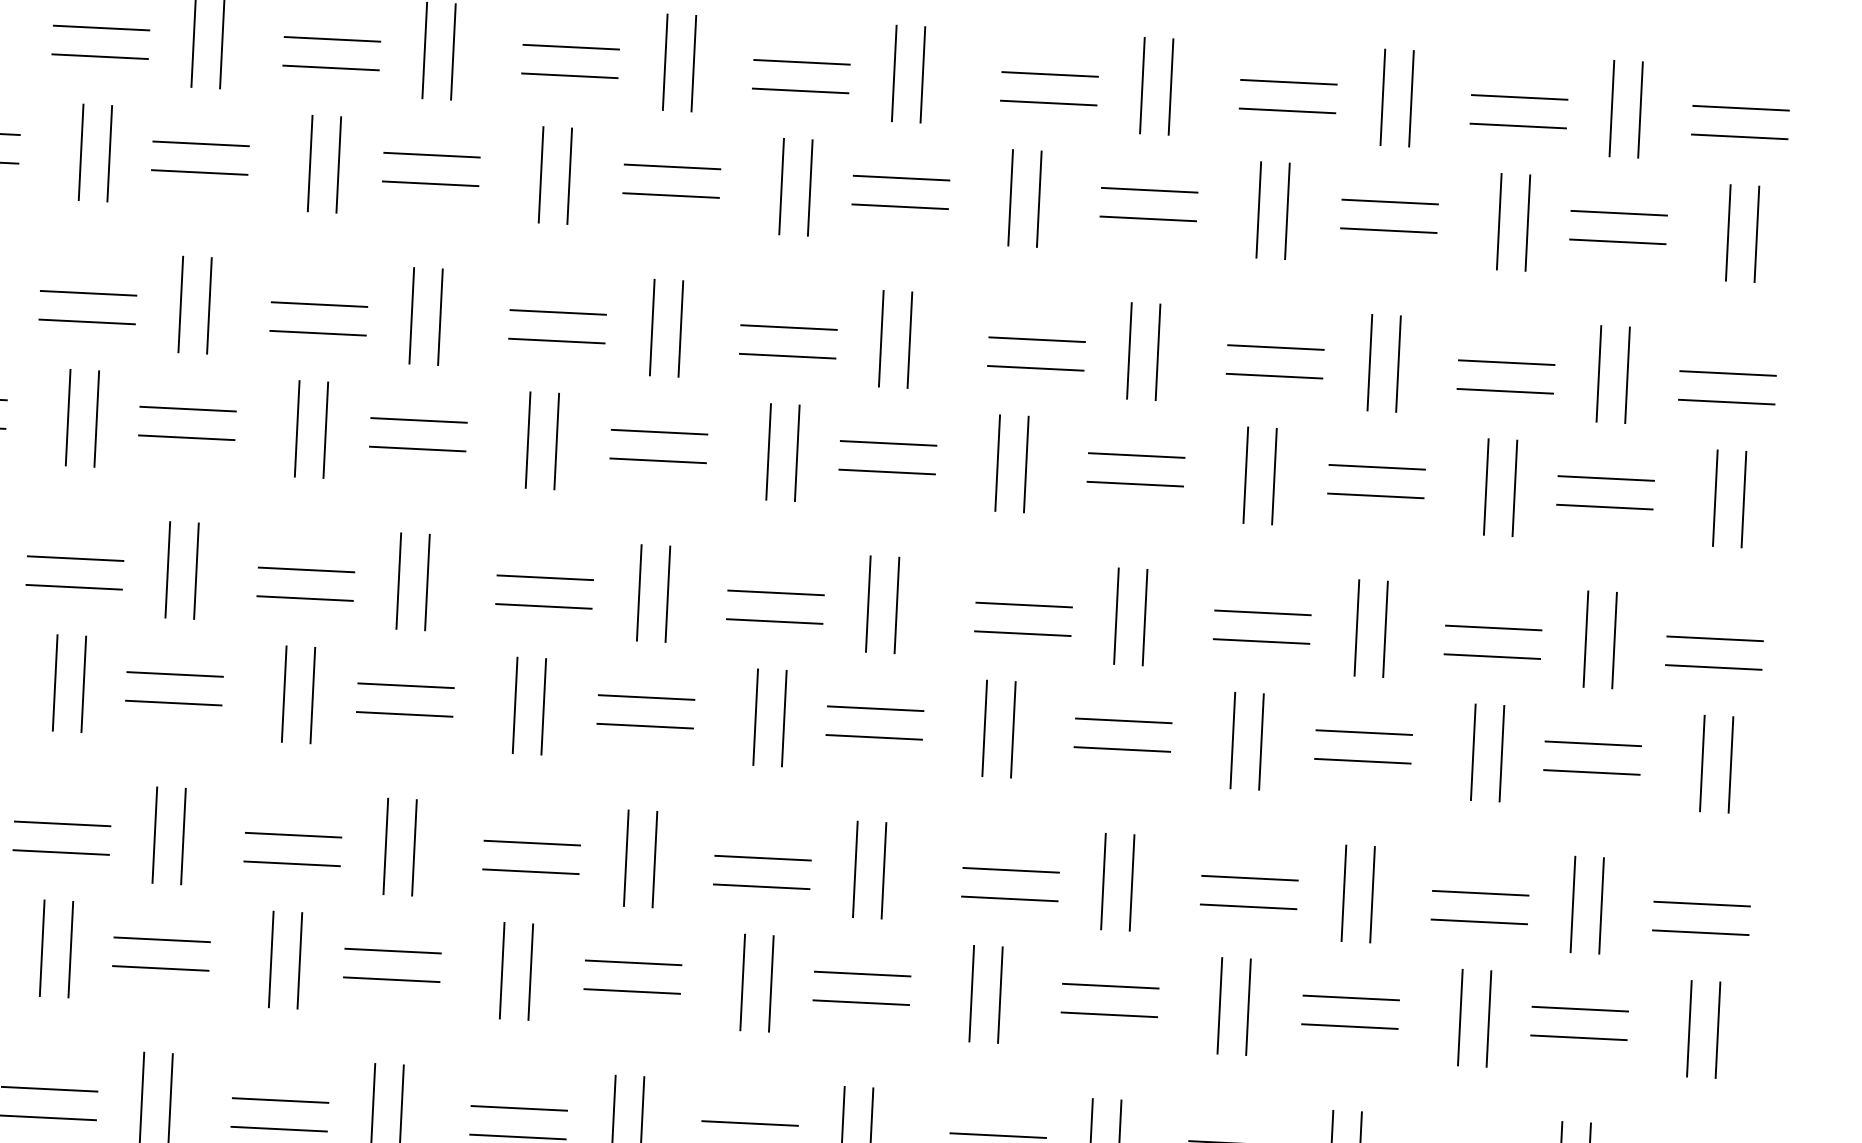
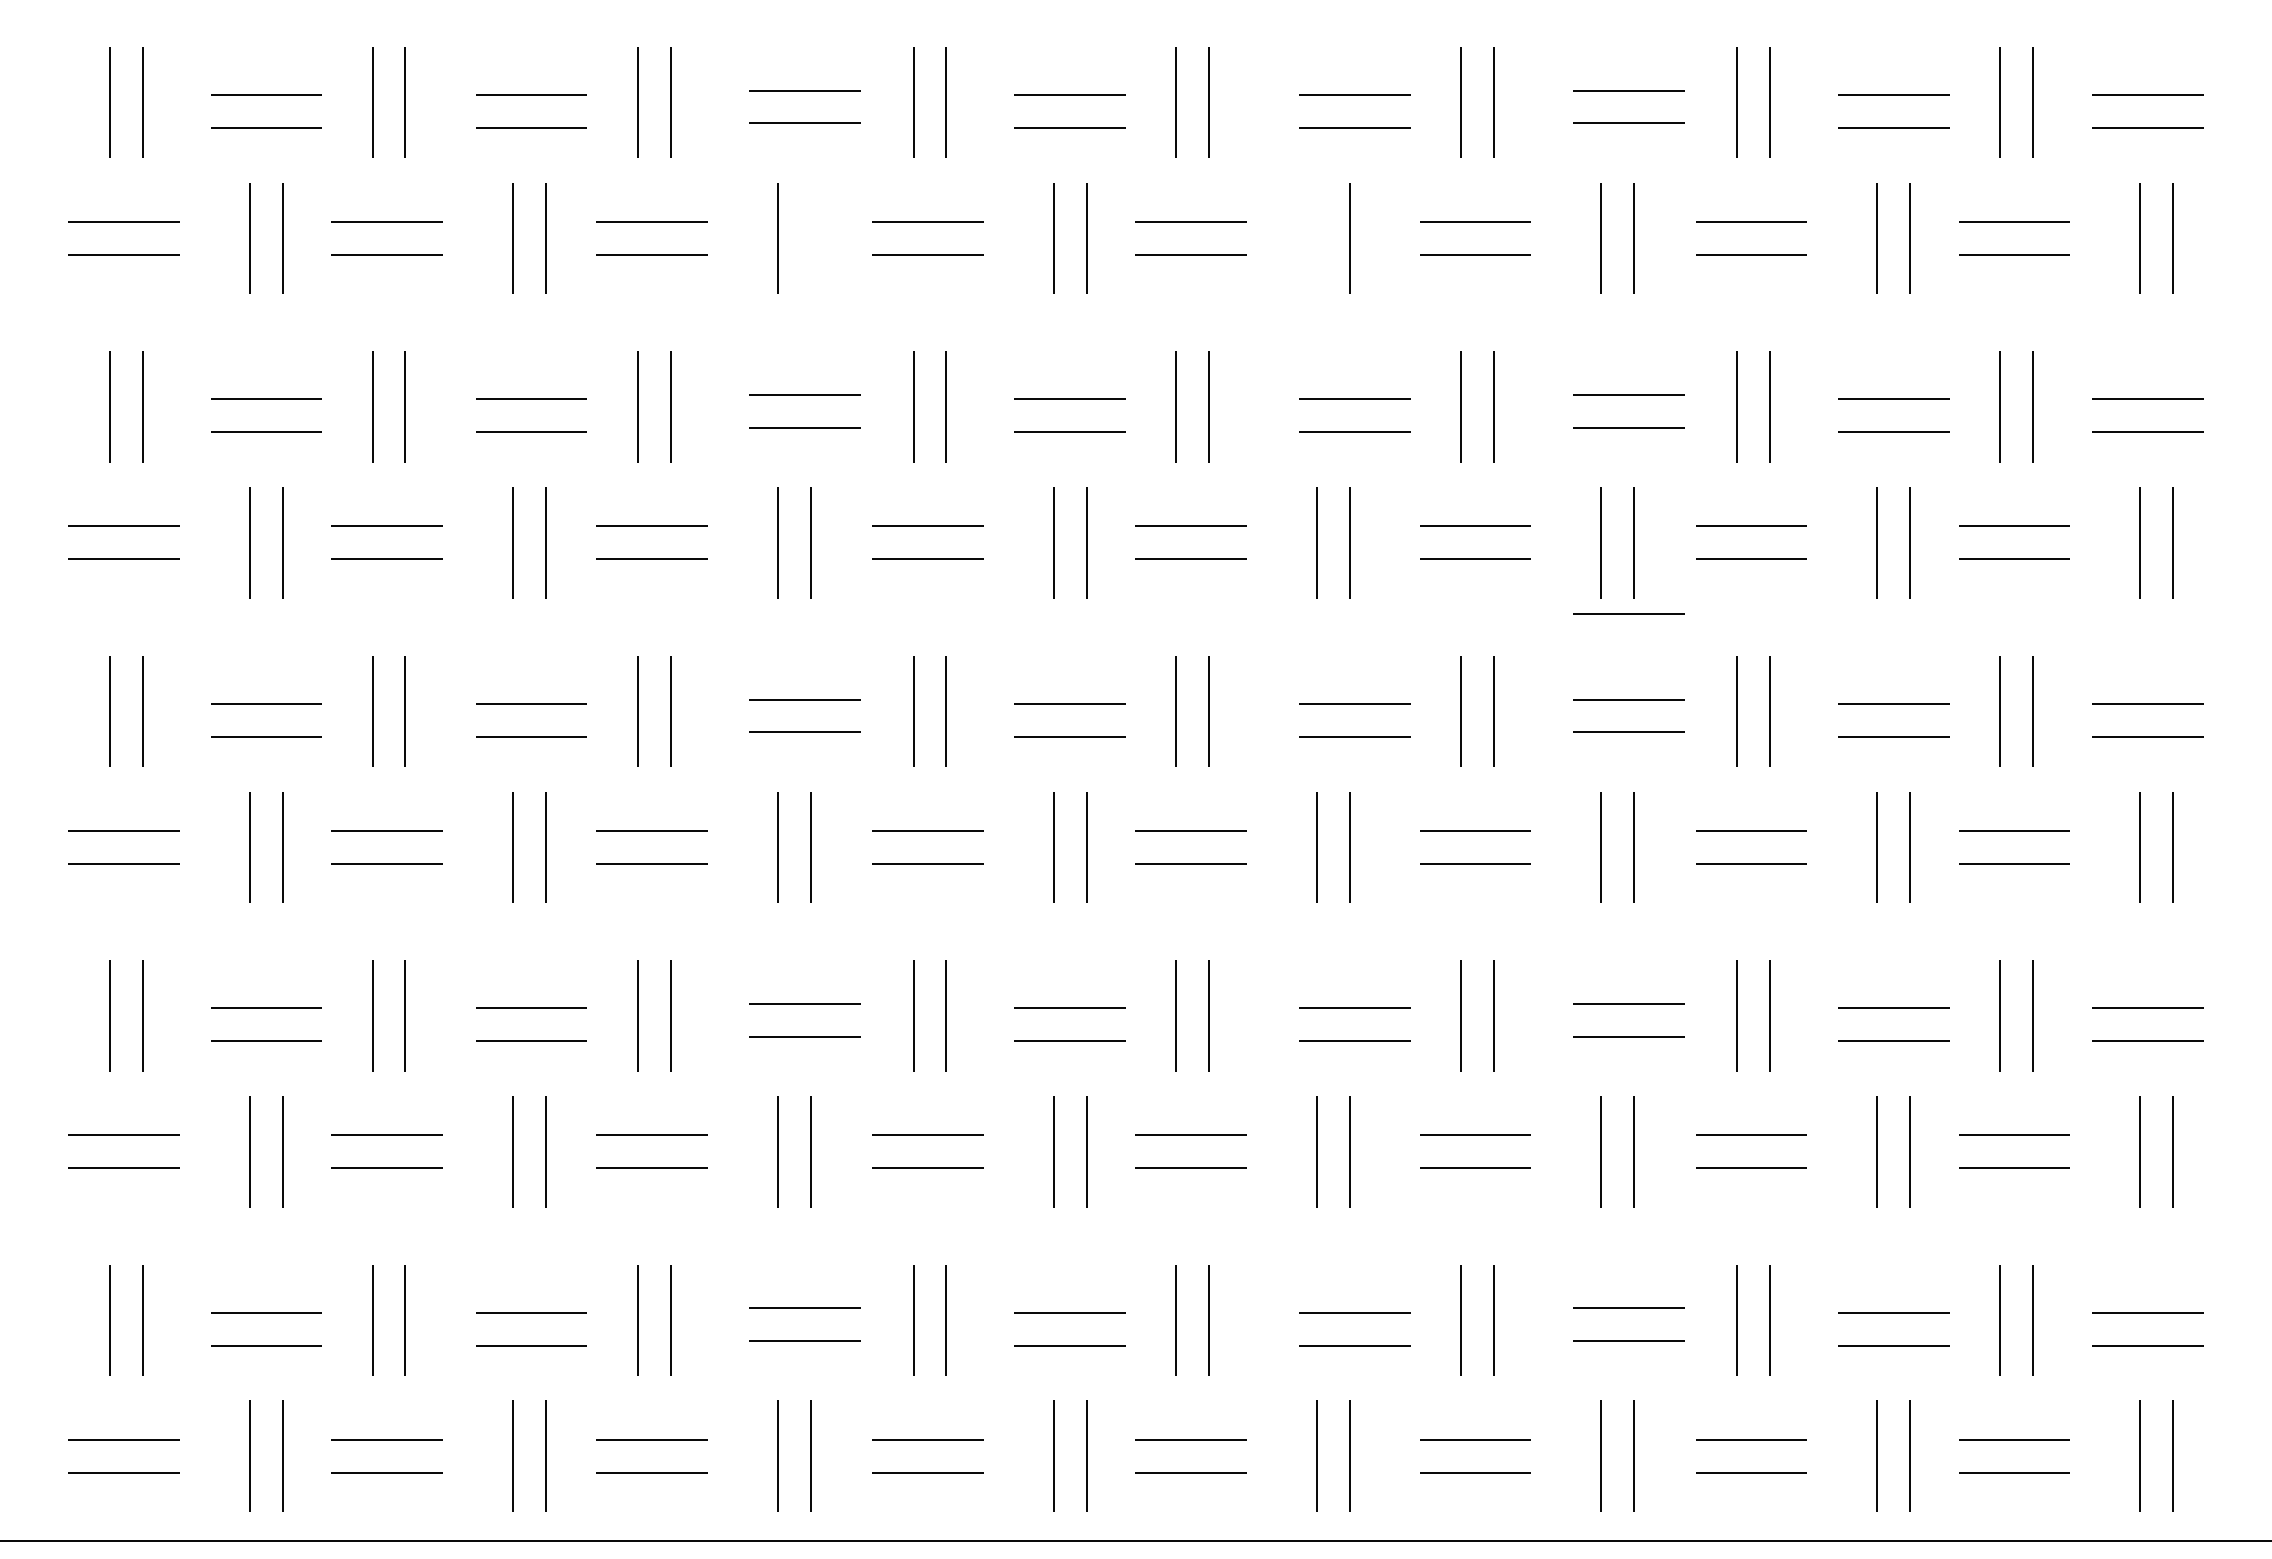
line: (569, 176) -> (810, 238), removed
line: (1010, 197) -> (1316, 238), removed
line: (1266, 537) -> (1628, 613), added

